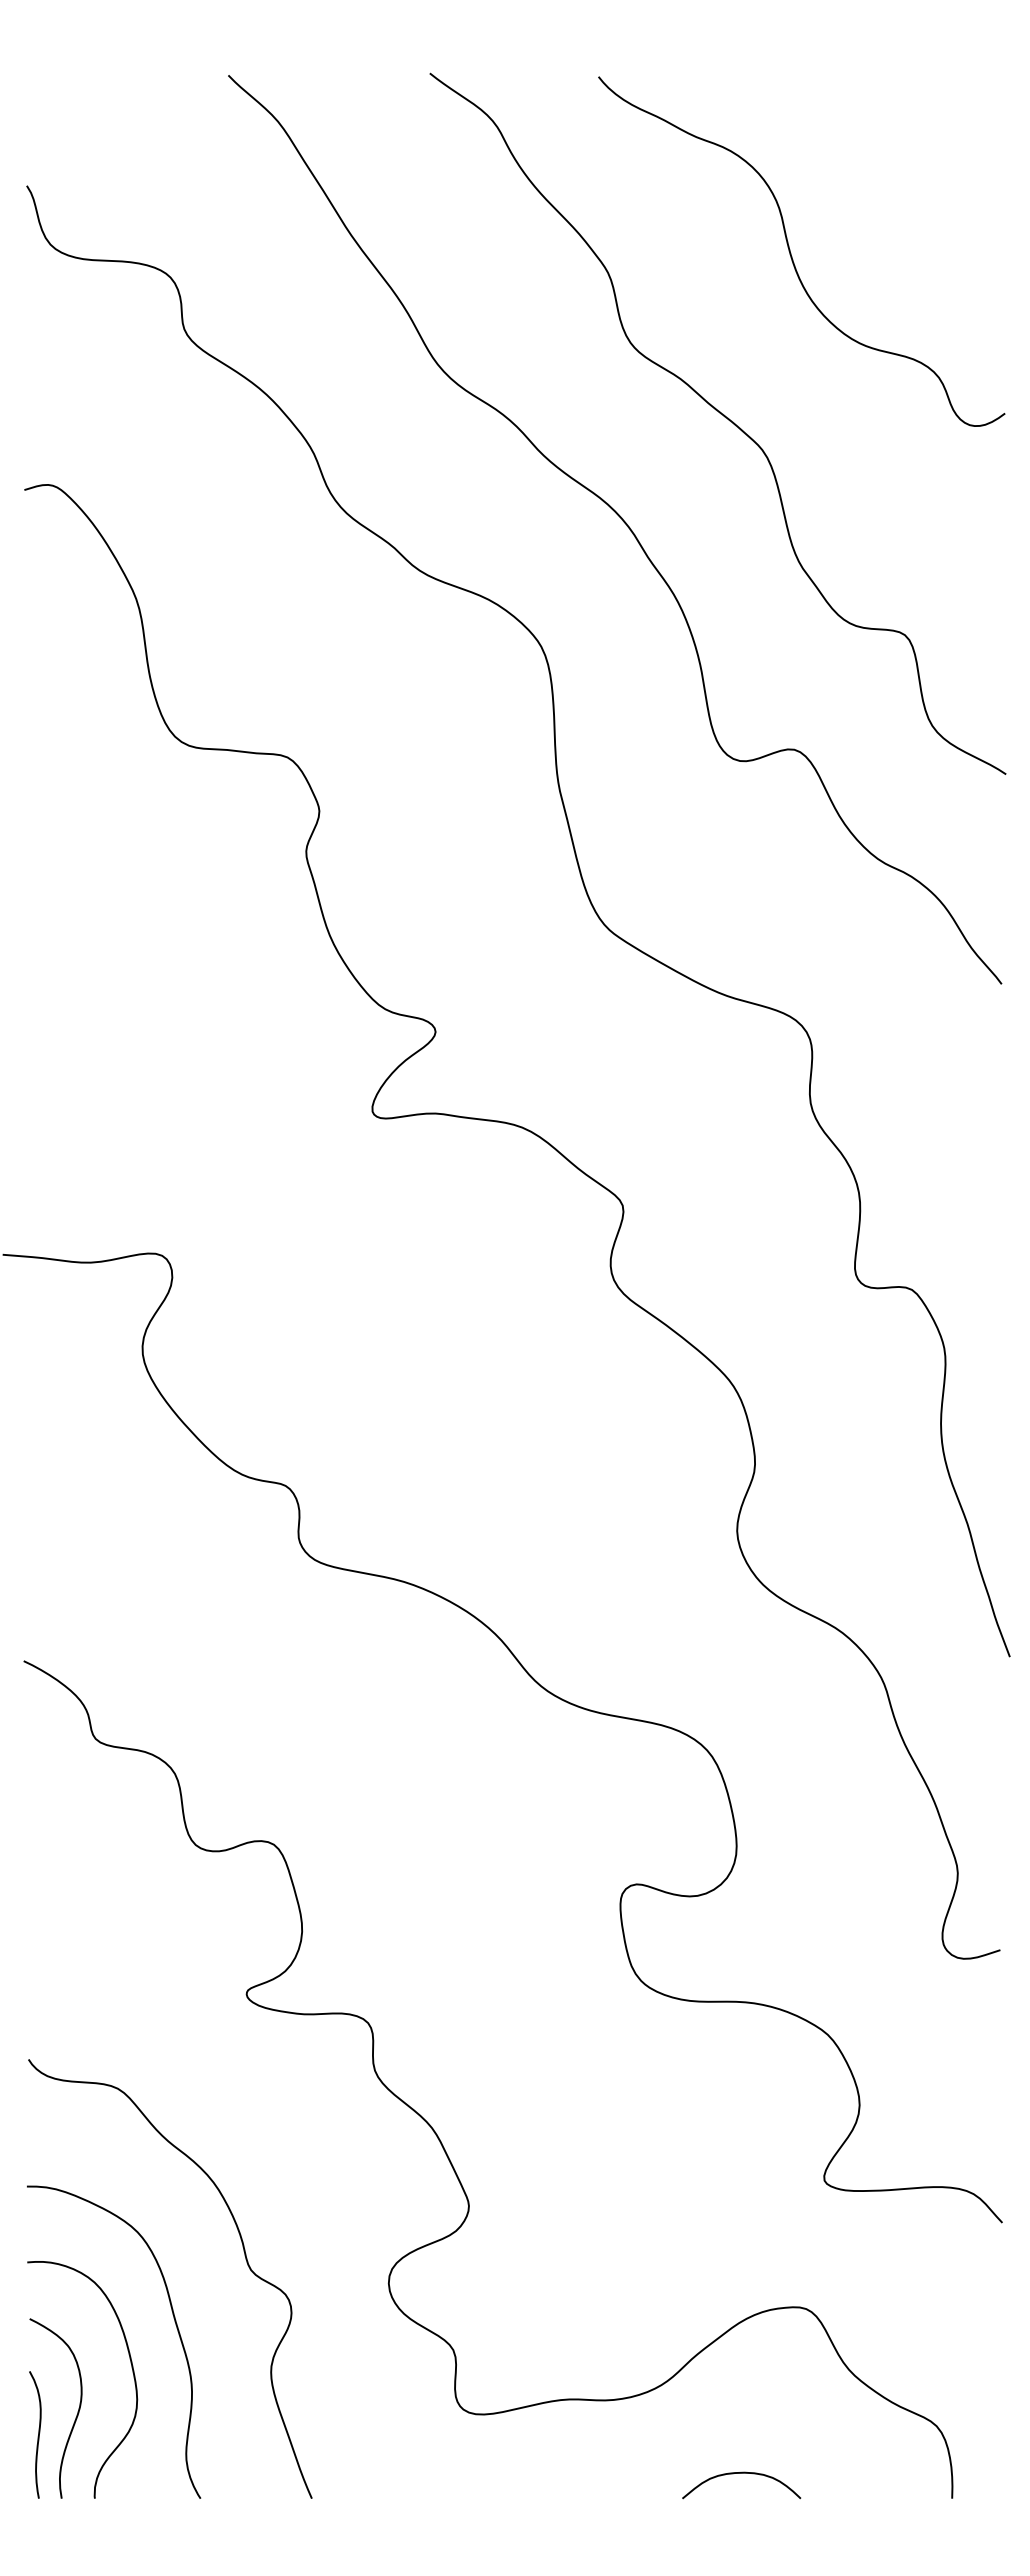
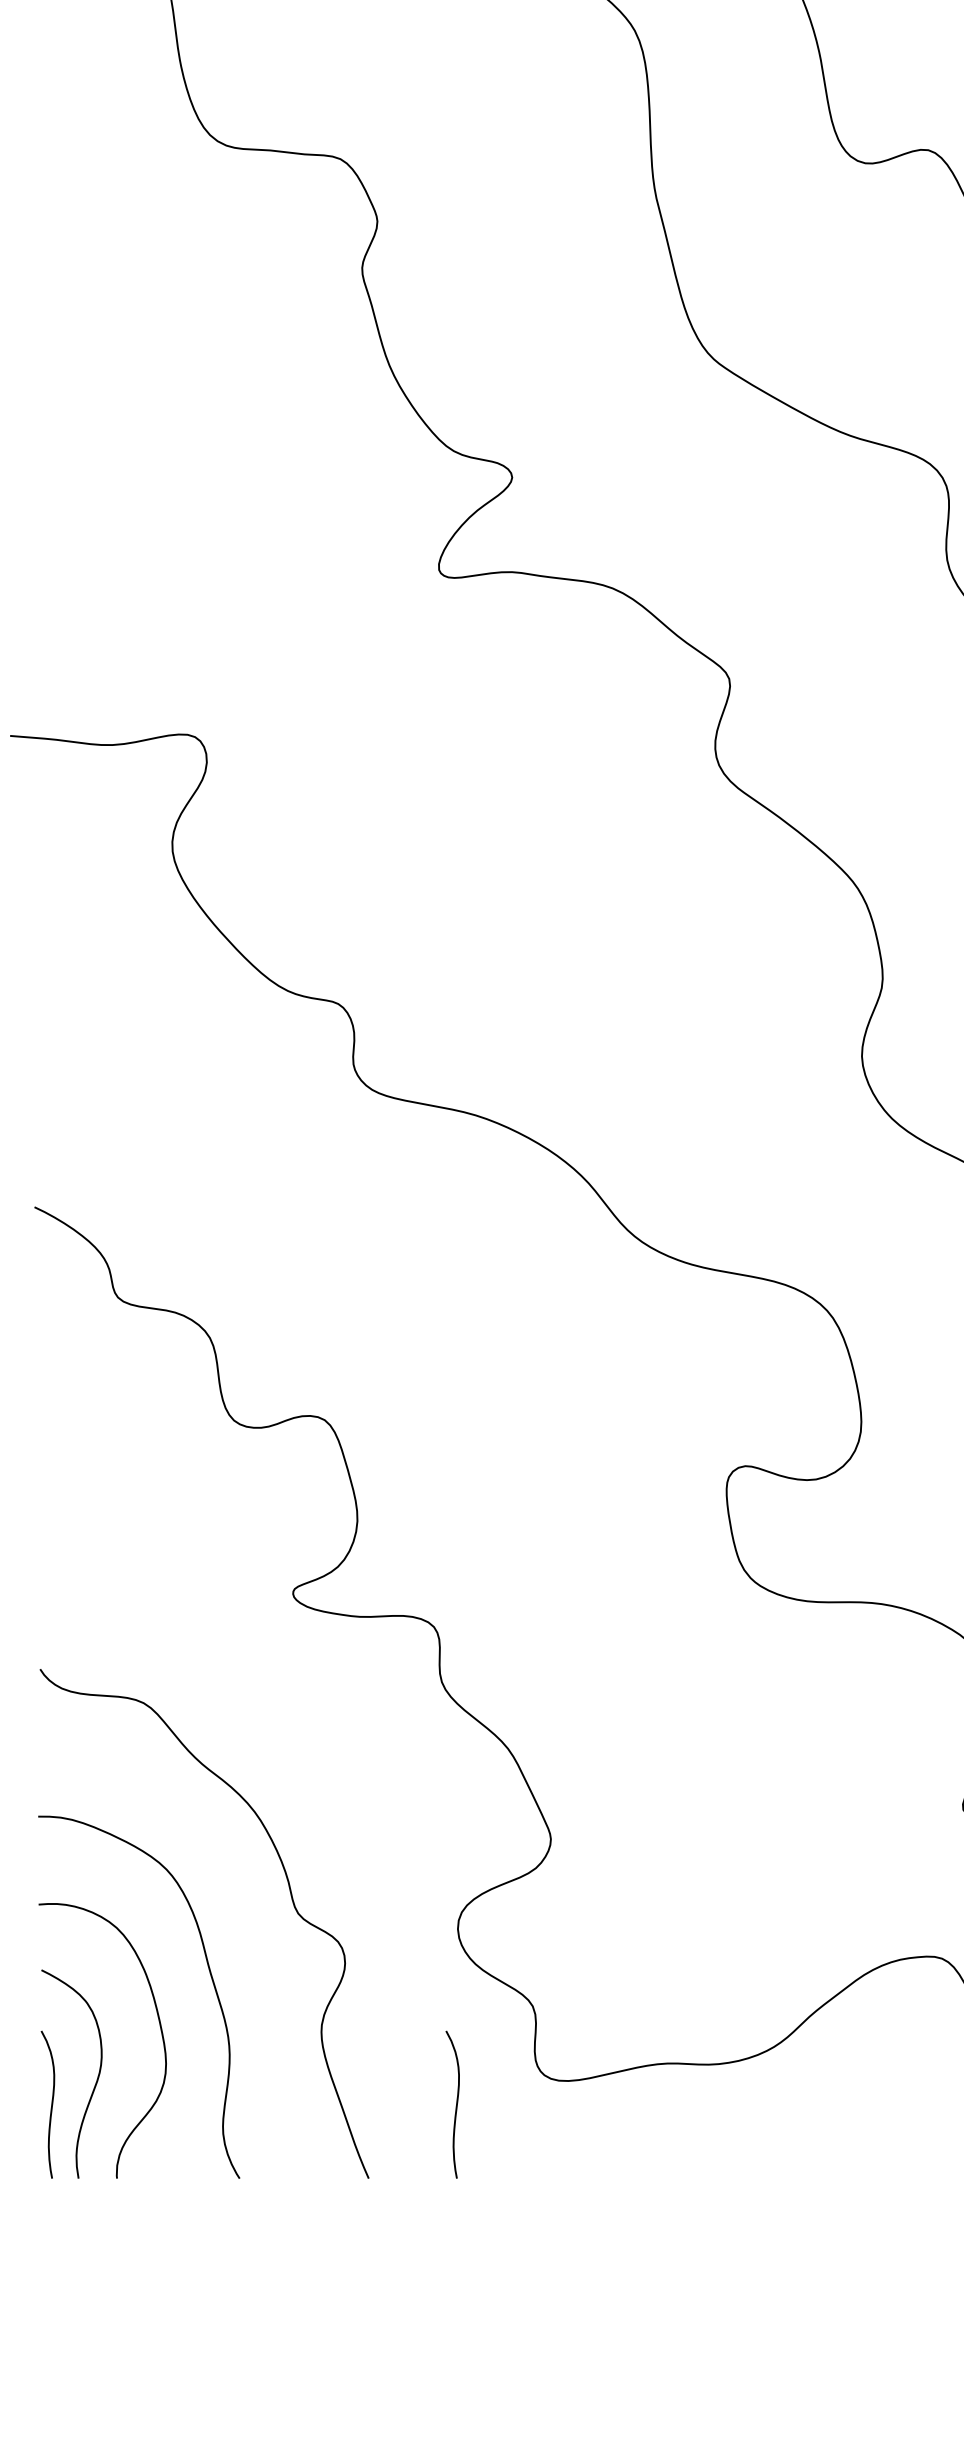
curve: (386, 2436) -> (455, 2106), added
curve: (741, 2473) -> (866, 2149), removed

